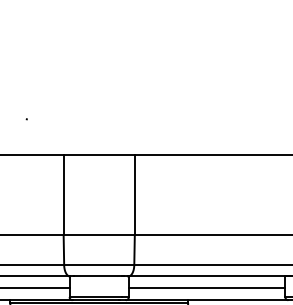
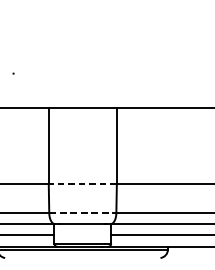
line: (99, 234) -> (83, 183), solid -> dashed
line: (99, 265) -> (83, 213), solid -> dashed

